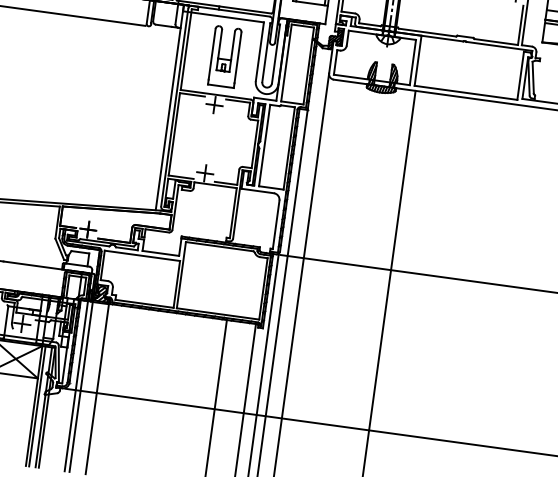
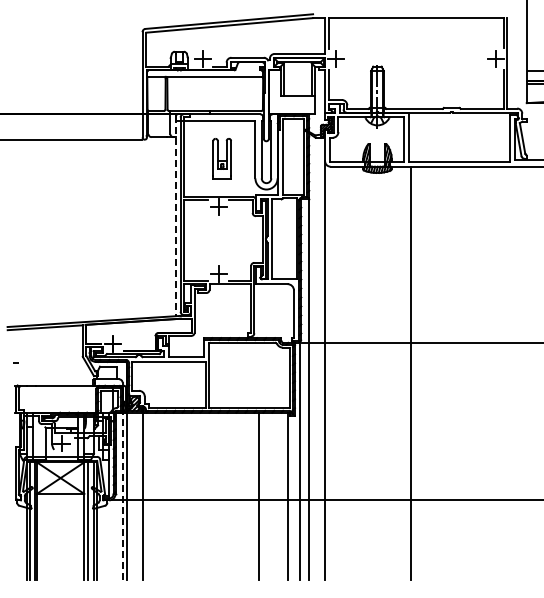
part: (224, 56) -> (221, 158), size x0.7
line: (169, 108) -> (175, 216), solid -> dashed
line: (76, 386) -> (122, 496), solid -> dashed

